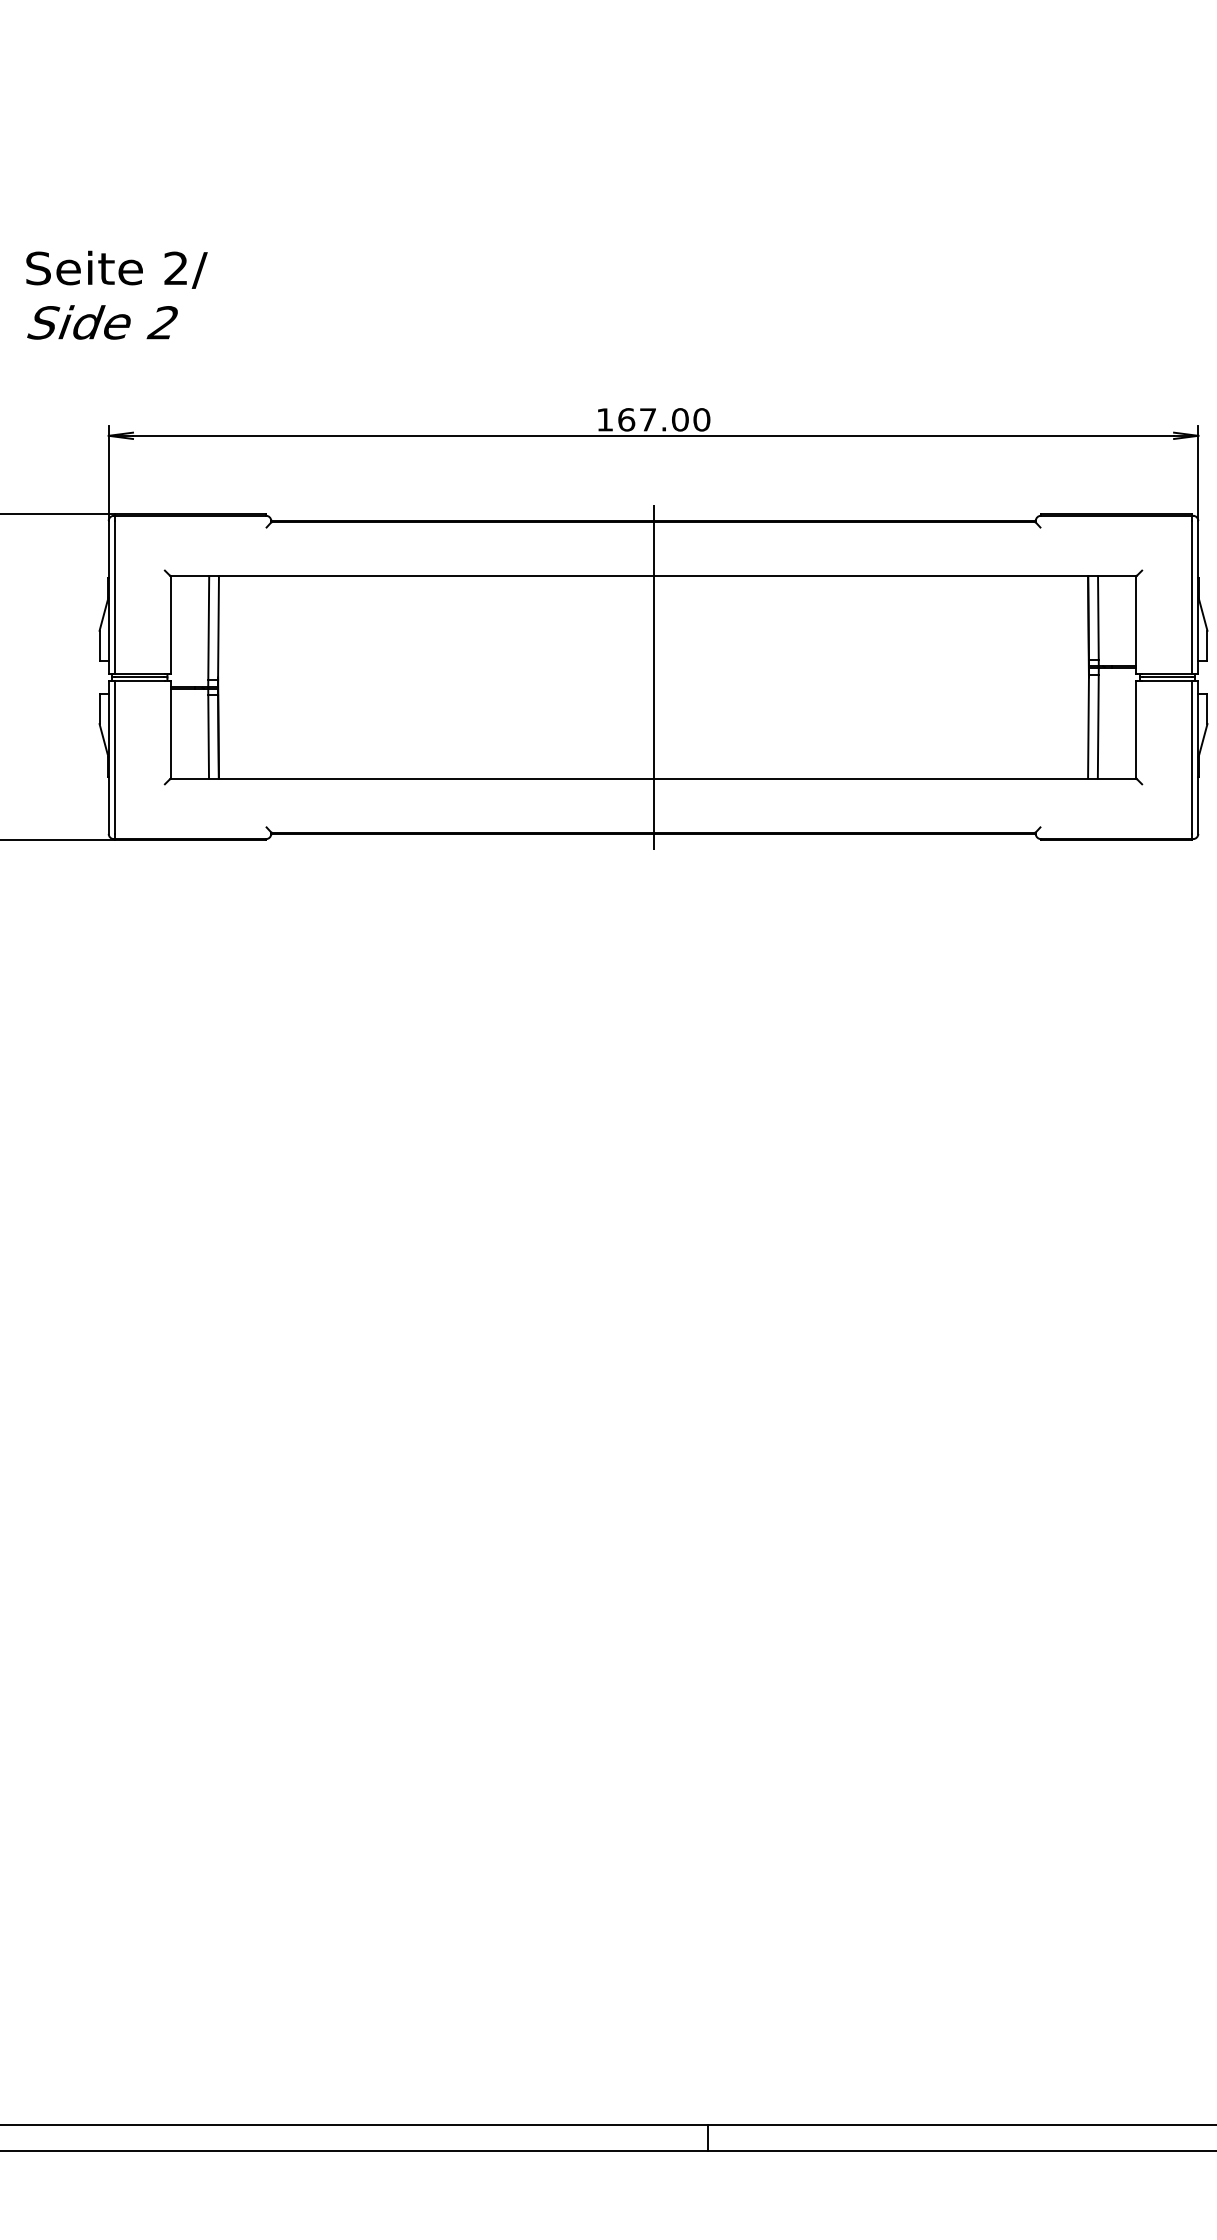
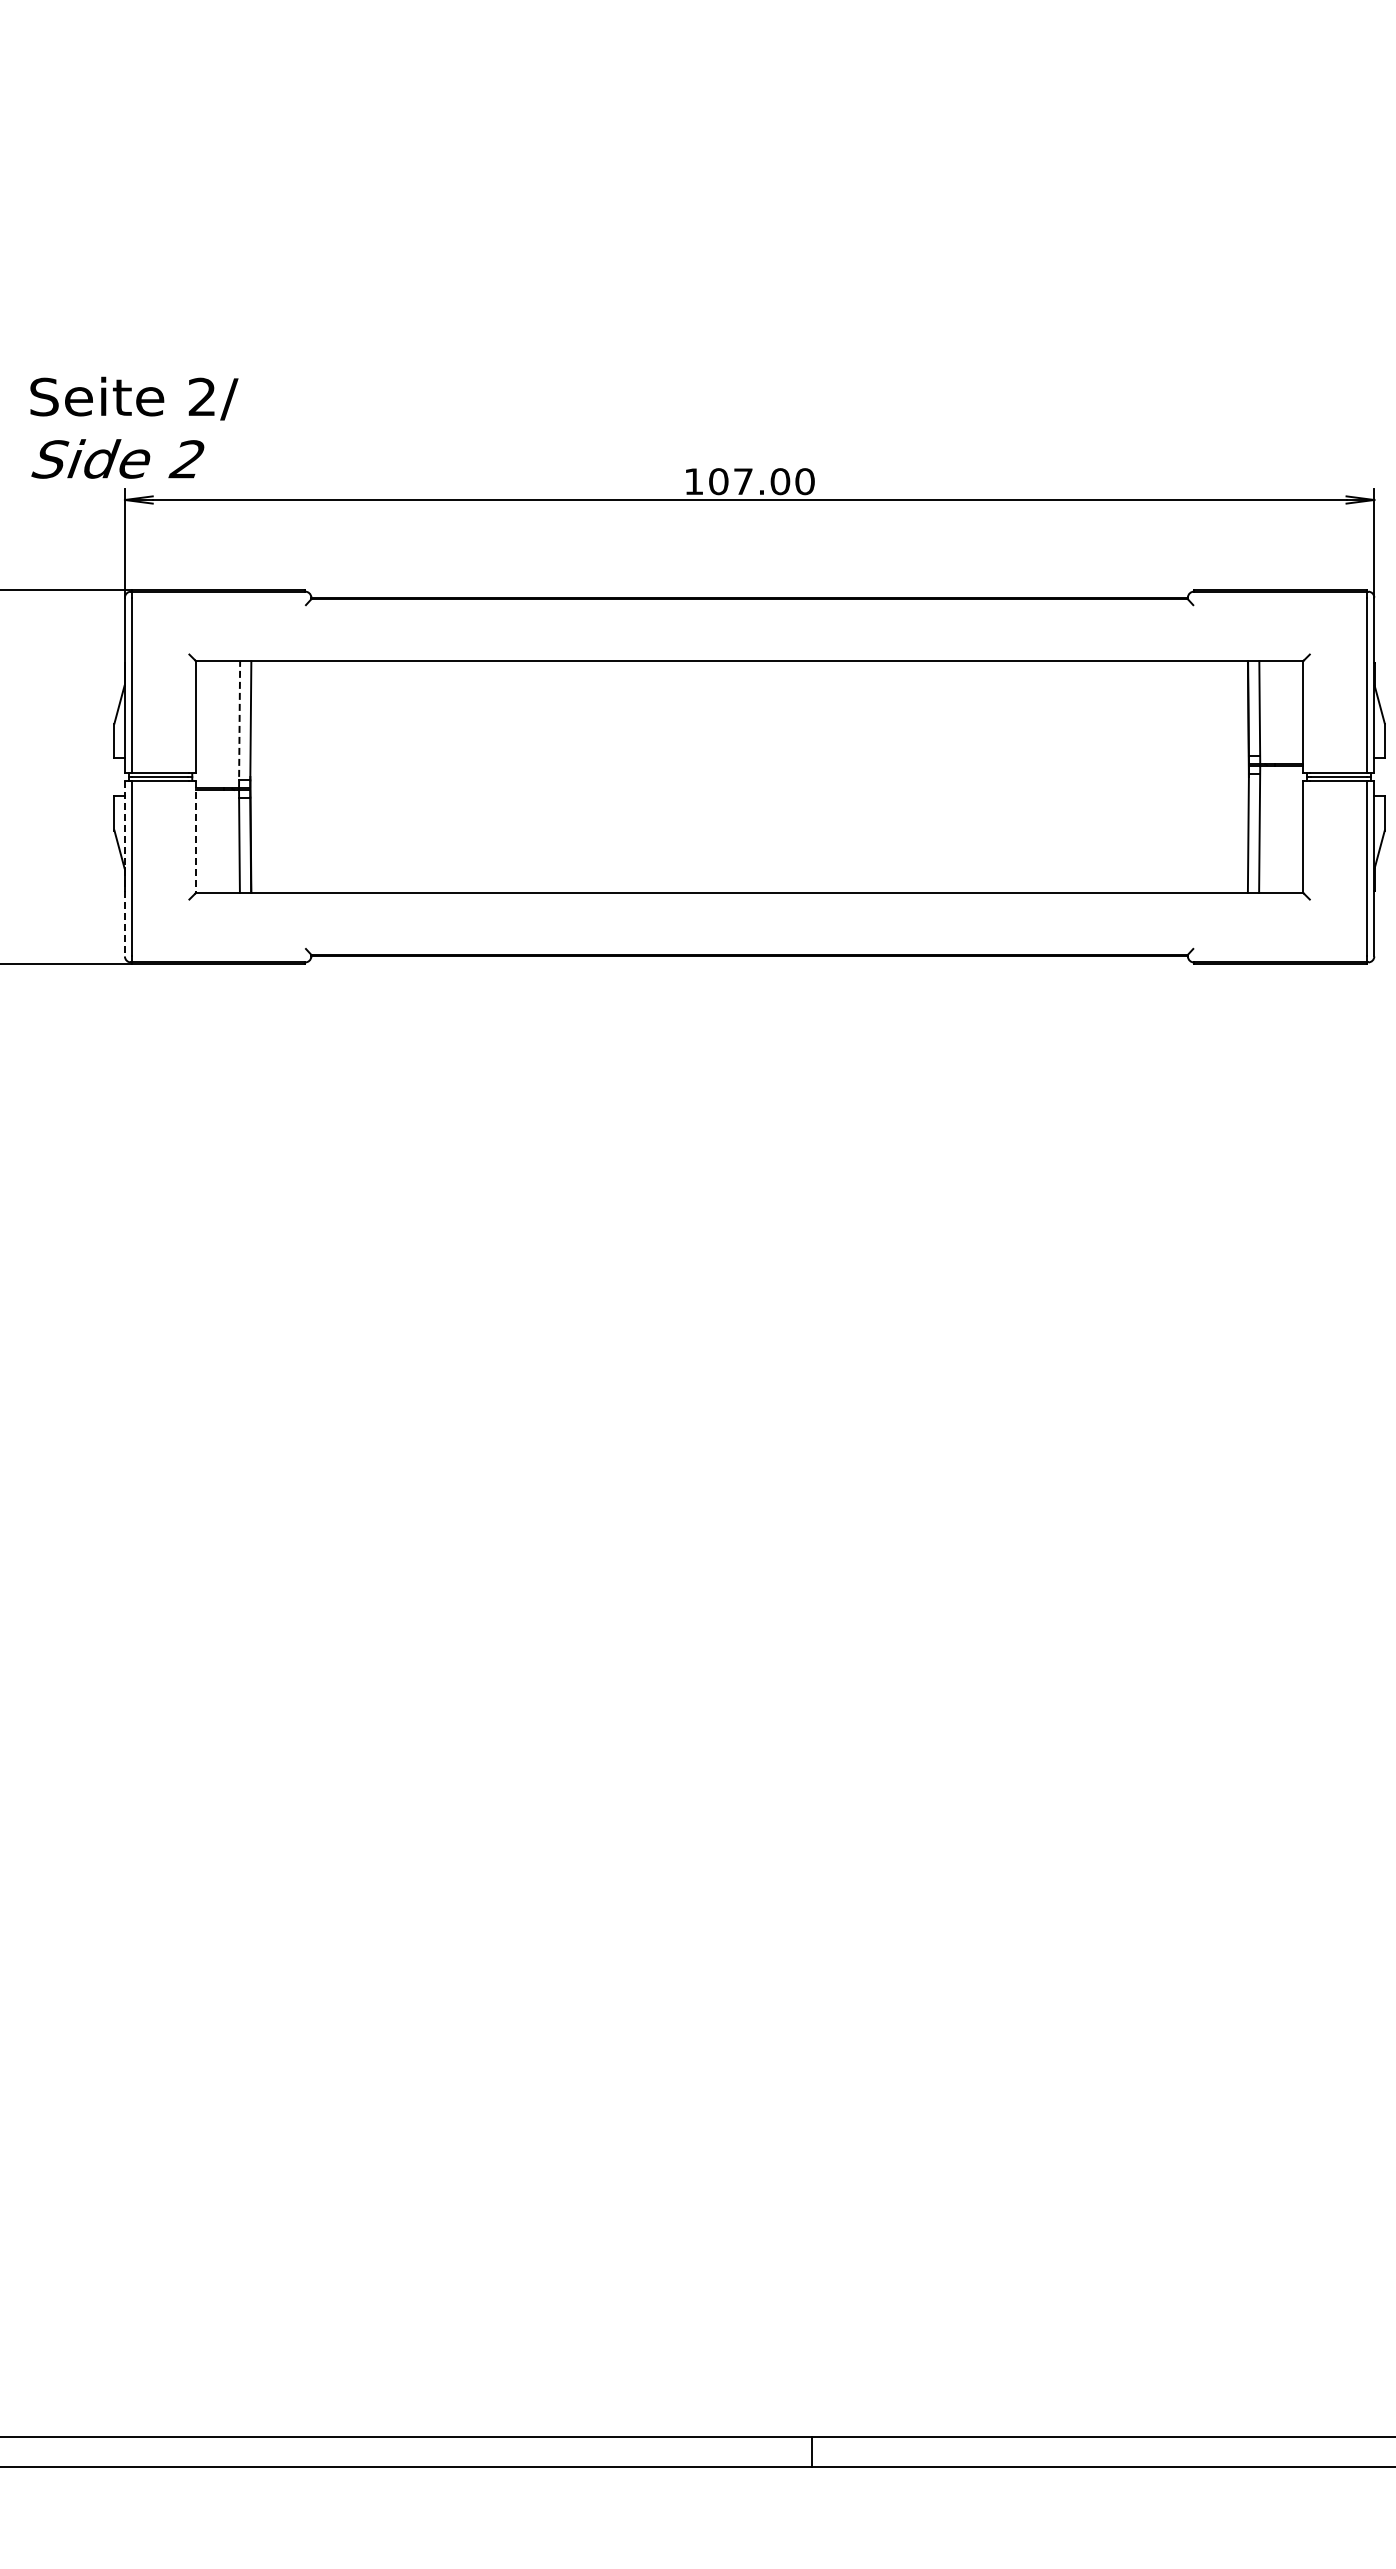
text: (117, 294) -> (134, 427), moved
text: (626, 419) -> (718, 481), 167.00 -> 107.00
line: (208, 631) -> (239, 724), solid -> dashed
line: (653, 676) -> (749, 776), removed
line: (171, 730) -> (196, 837), solid -> dashed
line: (108, 757) -> (124, 868), solid -> dashed

